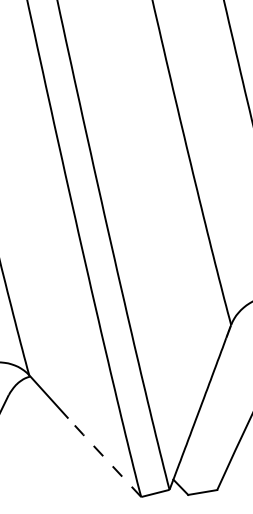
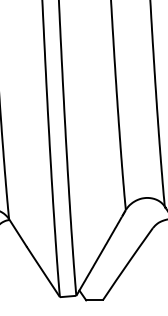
line: (103, 457) -> (42, 271), dashed -> solid

